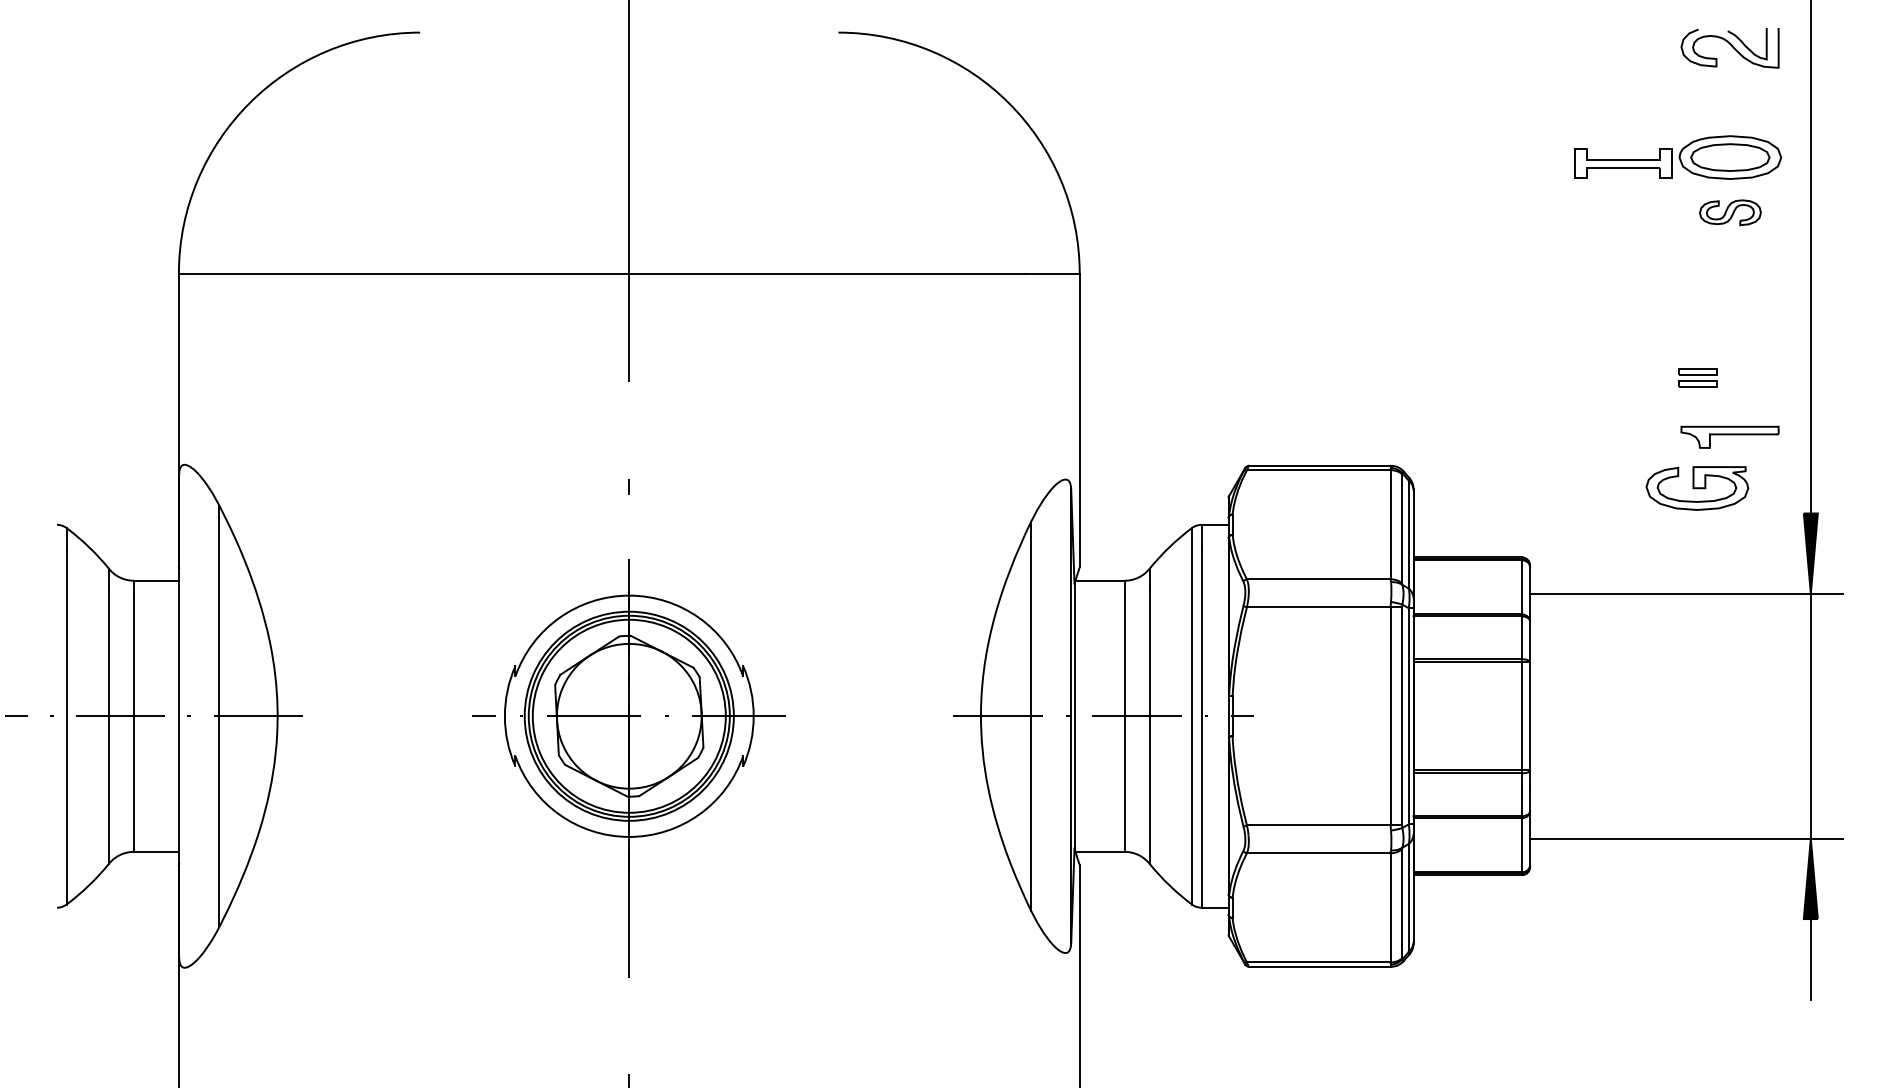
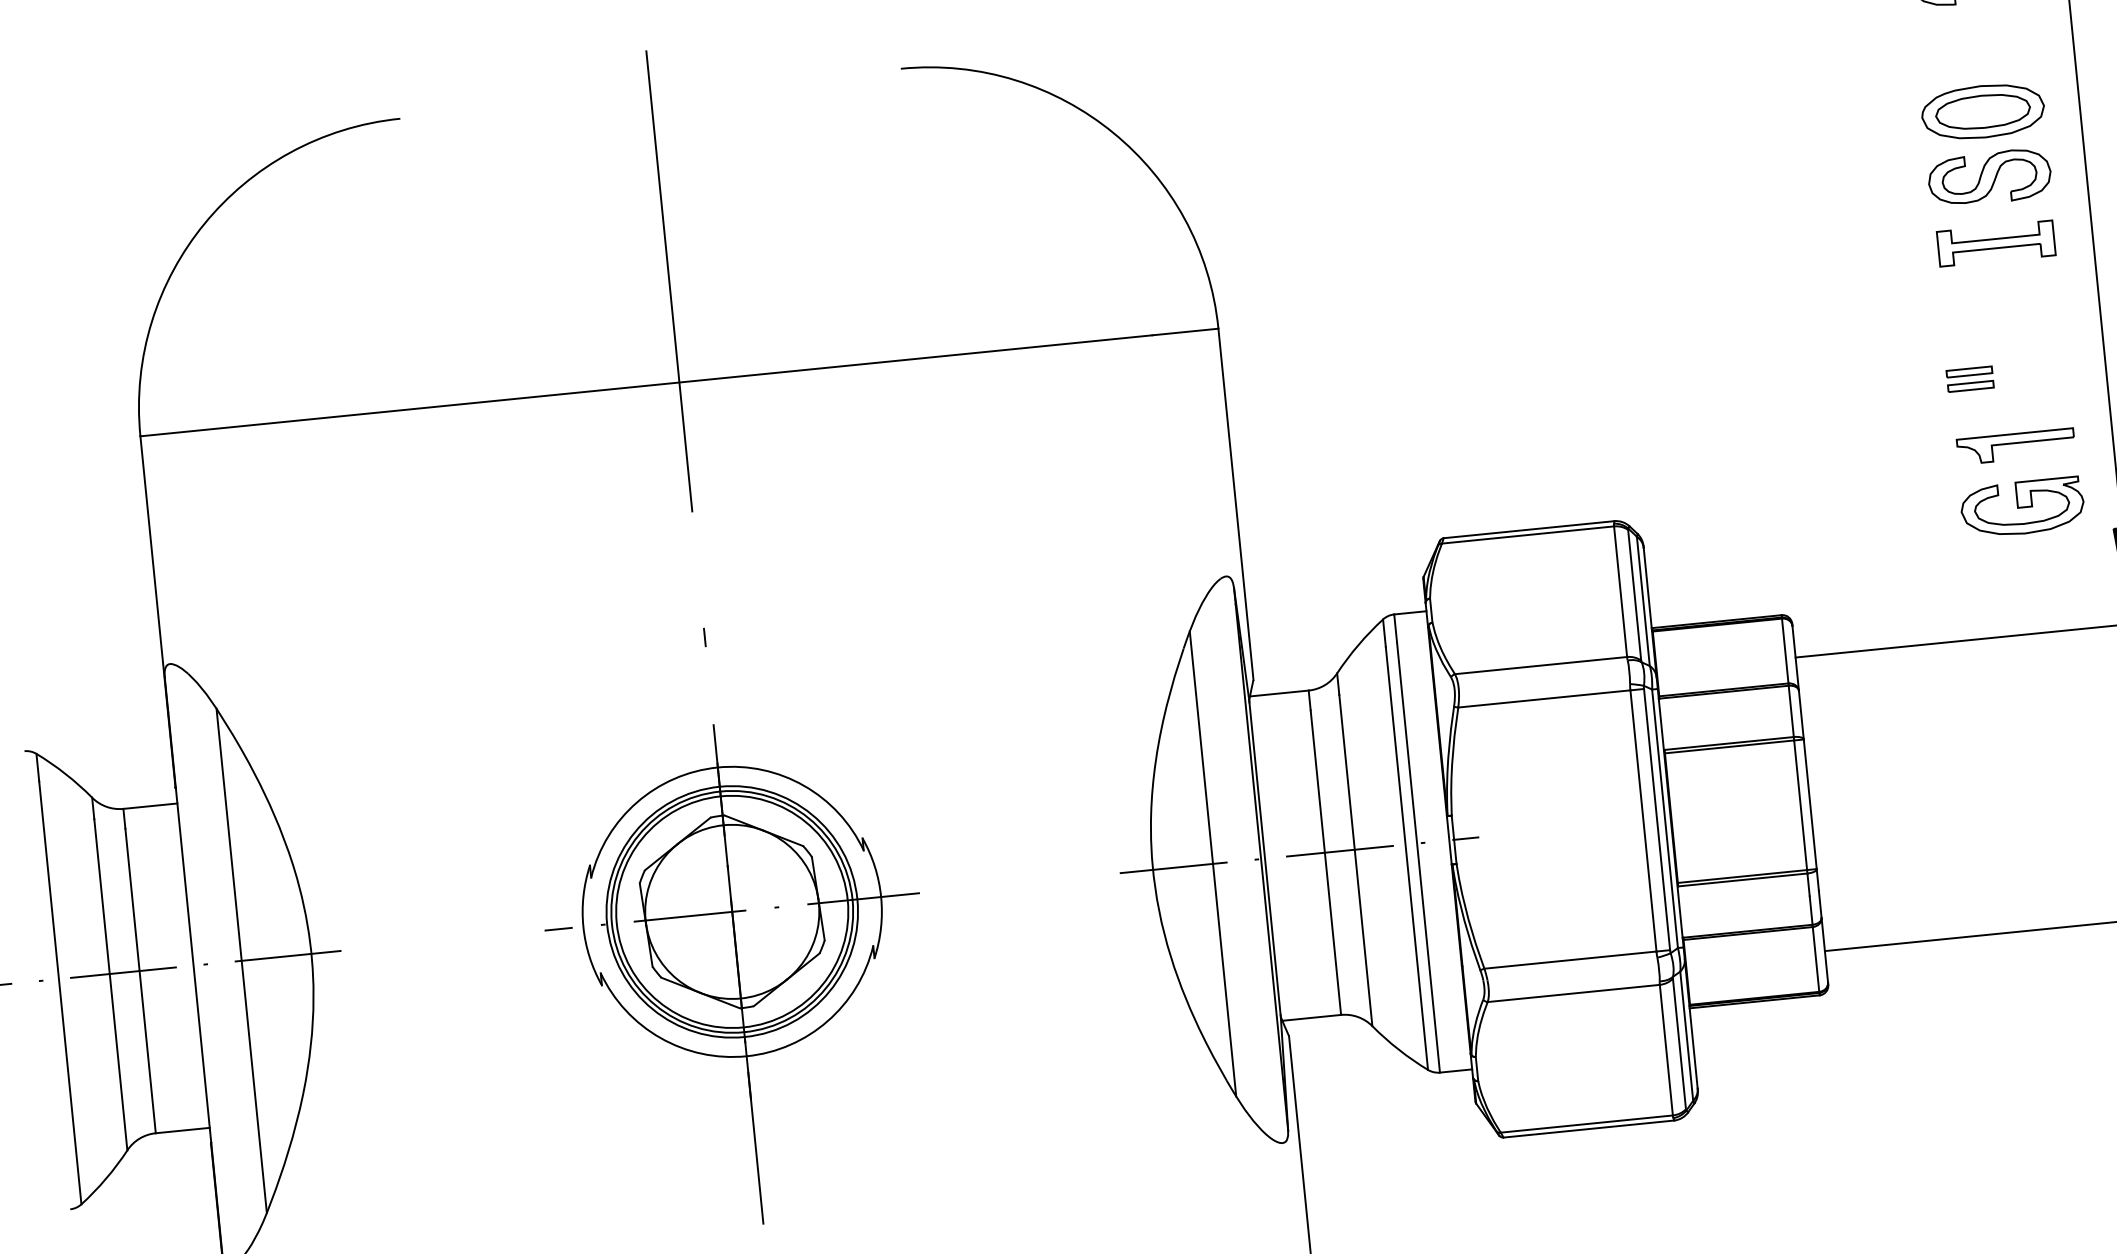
part: (1623, 163) -> (1996, 243), moved
part: (1730, 212) -> (1989, 177), size x1.67
part: (1697, 488) -> (2022, 507), moved

